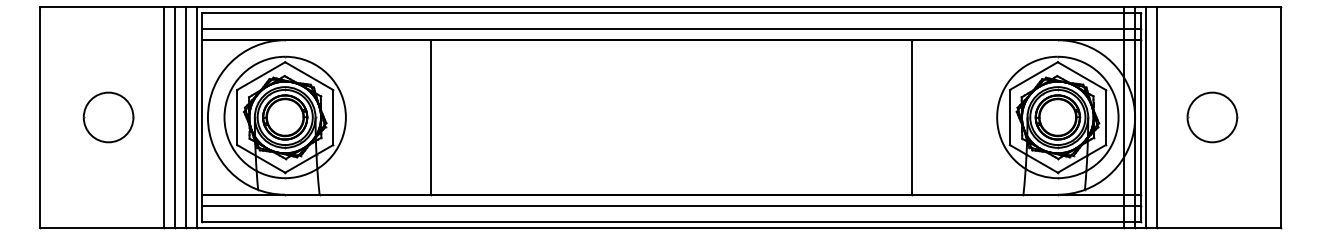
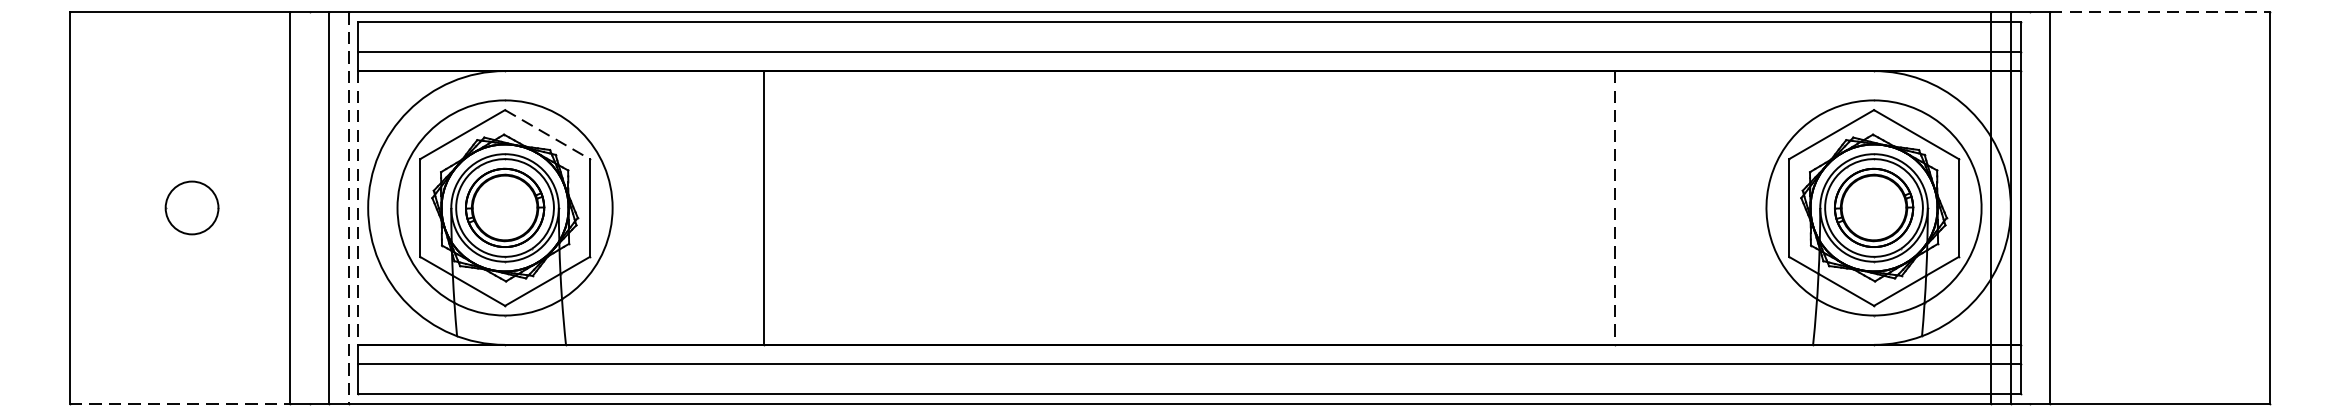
line: (1219, 7) -> (2160, 13), solid -> dashed
line: (309, 76) -> (548, 135), solid -> dashed
part: (108, 117) -> (191, 208), size x0.6
line: (174, 117) -> (308, 208), removed
line: (196, 117) -> (347, 208), solid -> dashed
line: (202, 117) -> (358, 208), solid -> dashed
line: (911, 117) -> (1614, 208), solid -> dashed
line: (1146, 117) -> (2031, 208), removed
part: (1212, 117) -> (2148, 208), removed
line: (102, 227) -> (181, 402), solid -> dashed

